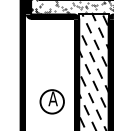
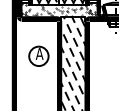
part: (51, 100) -> (38, 55), moved

